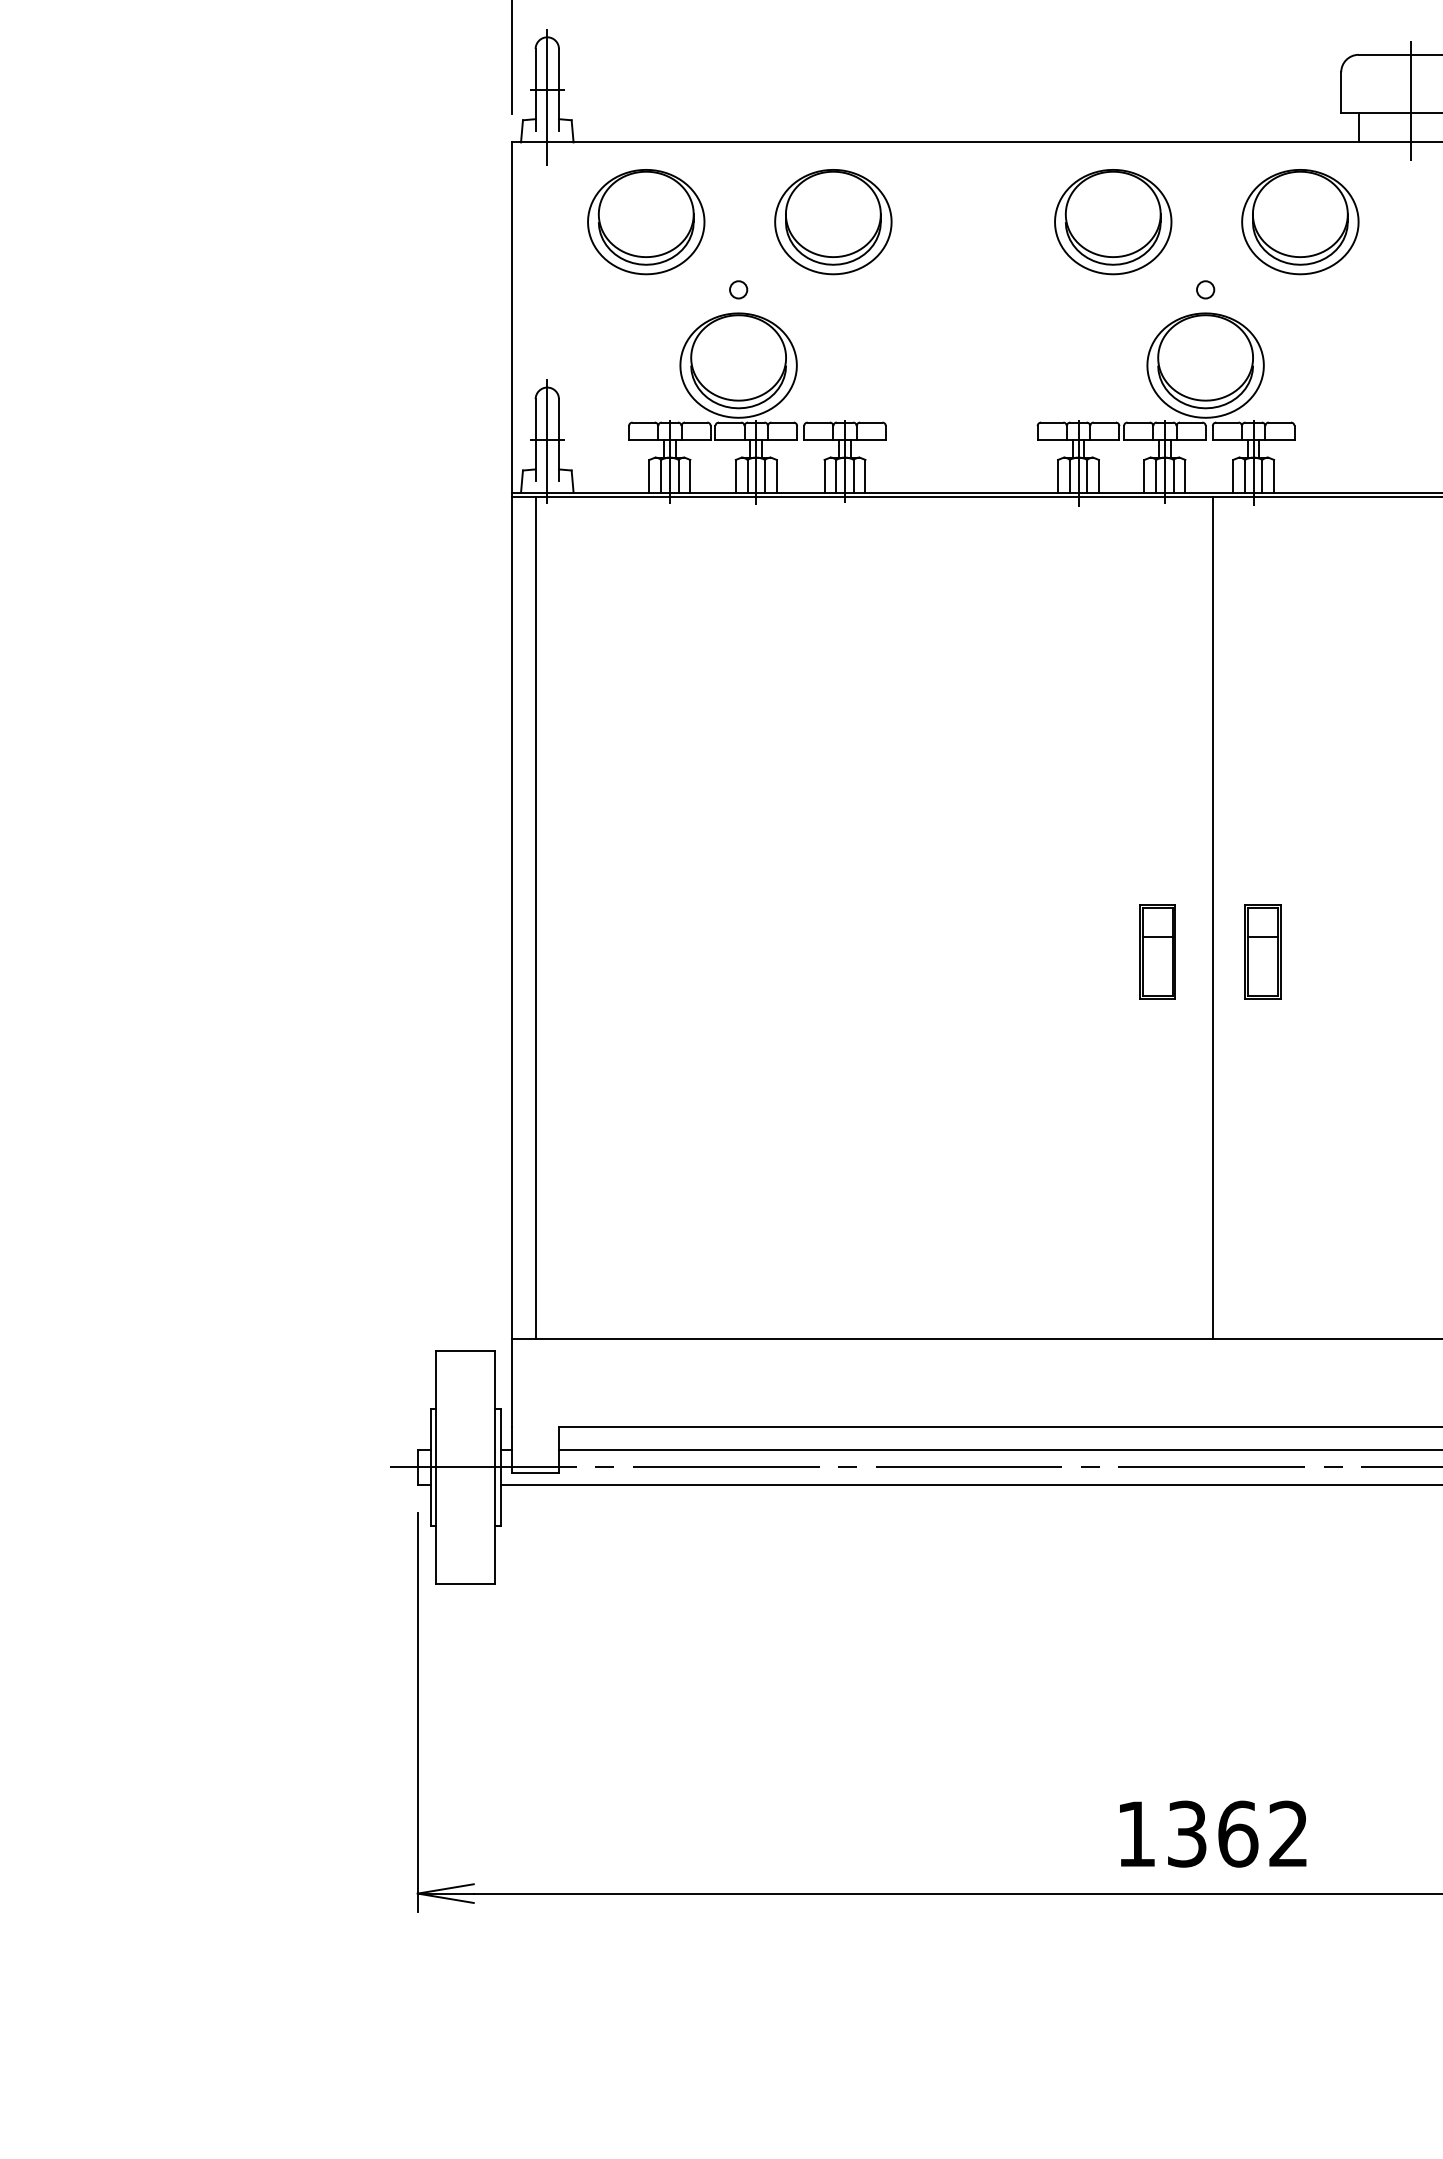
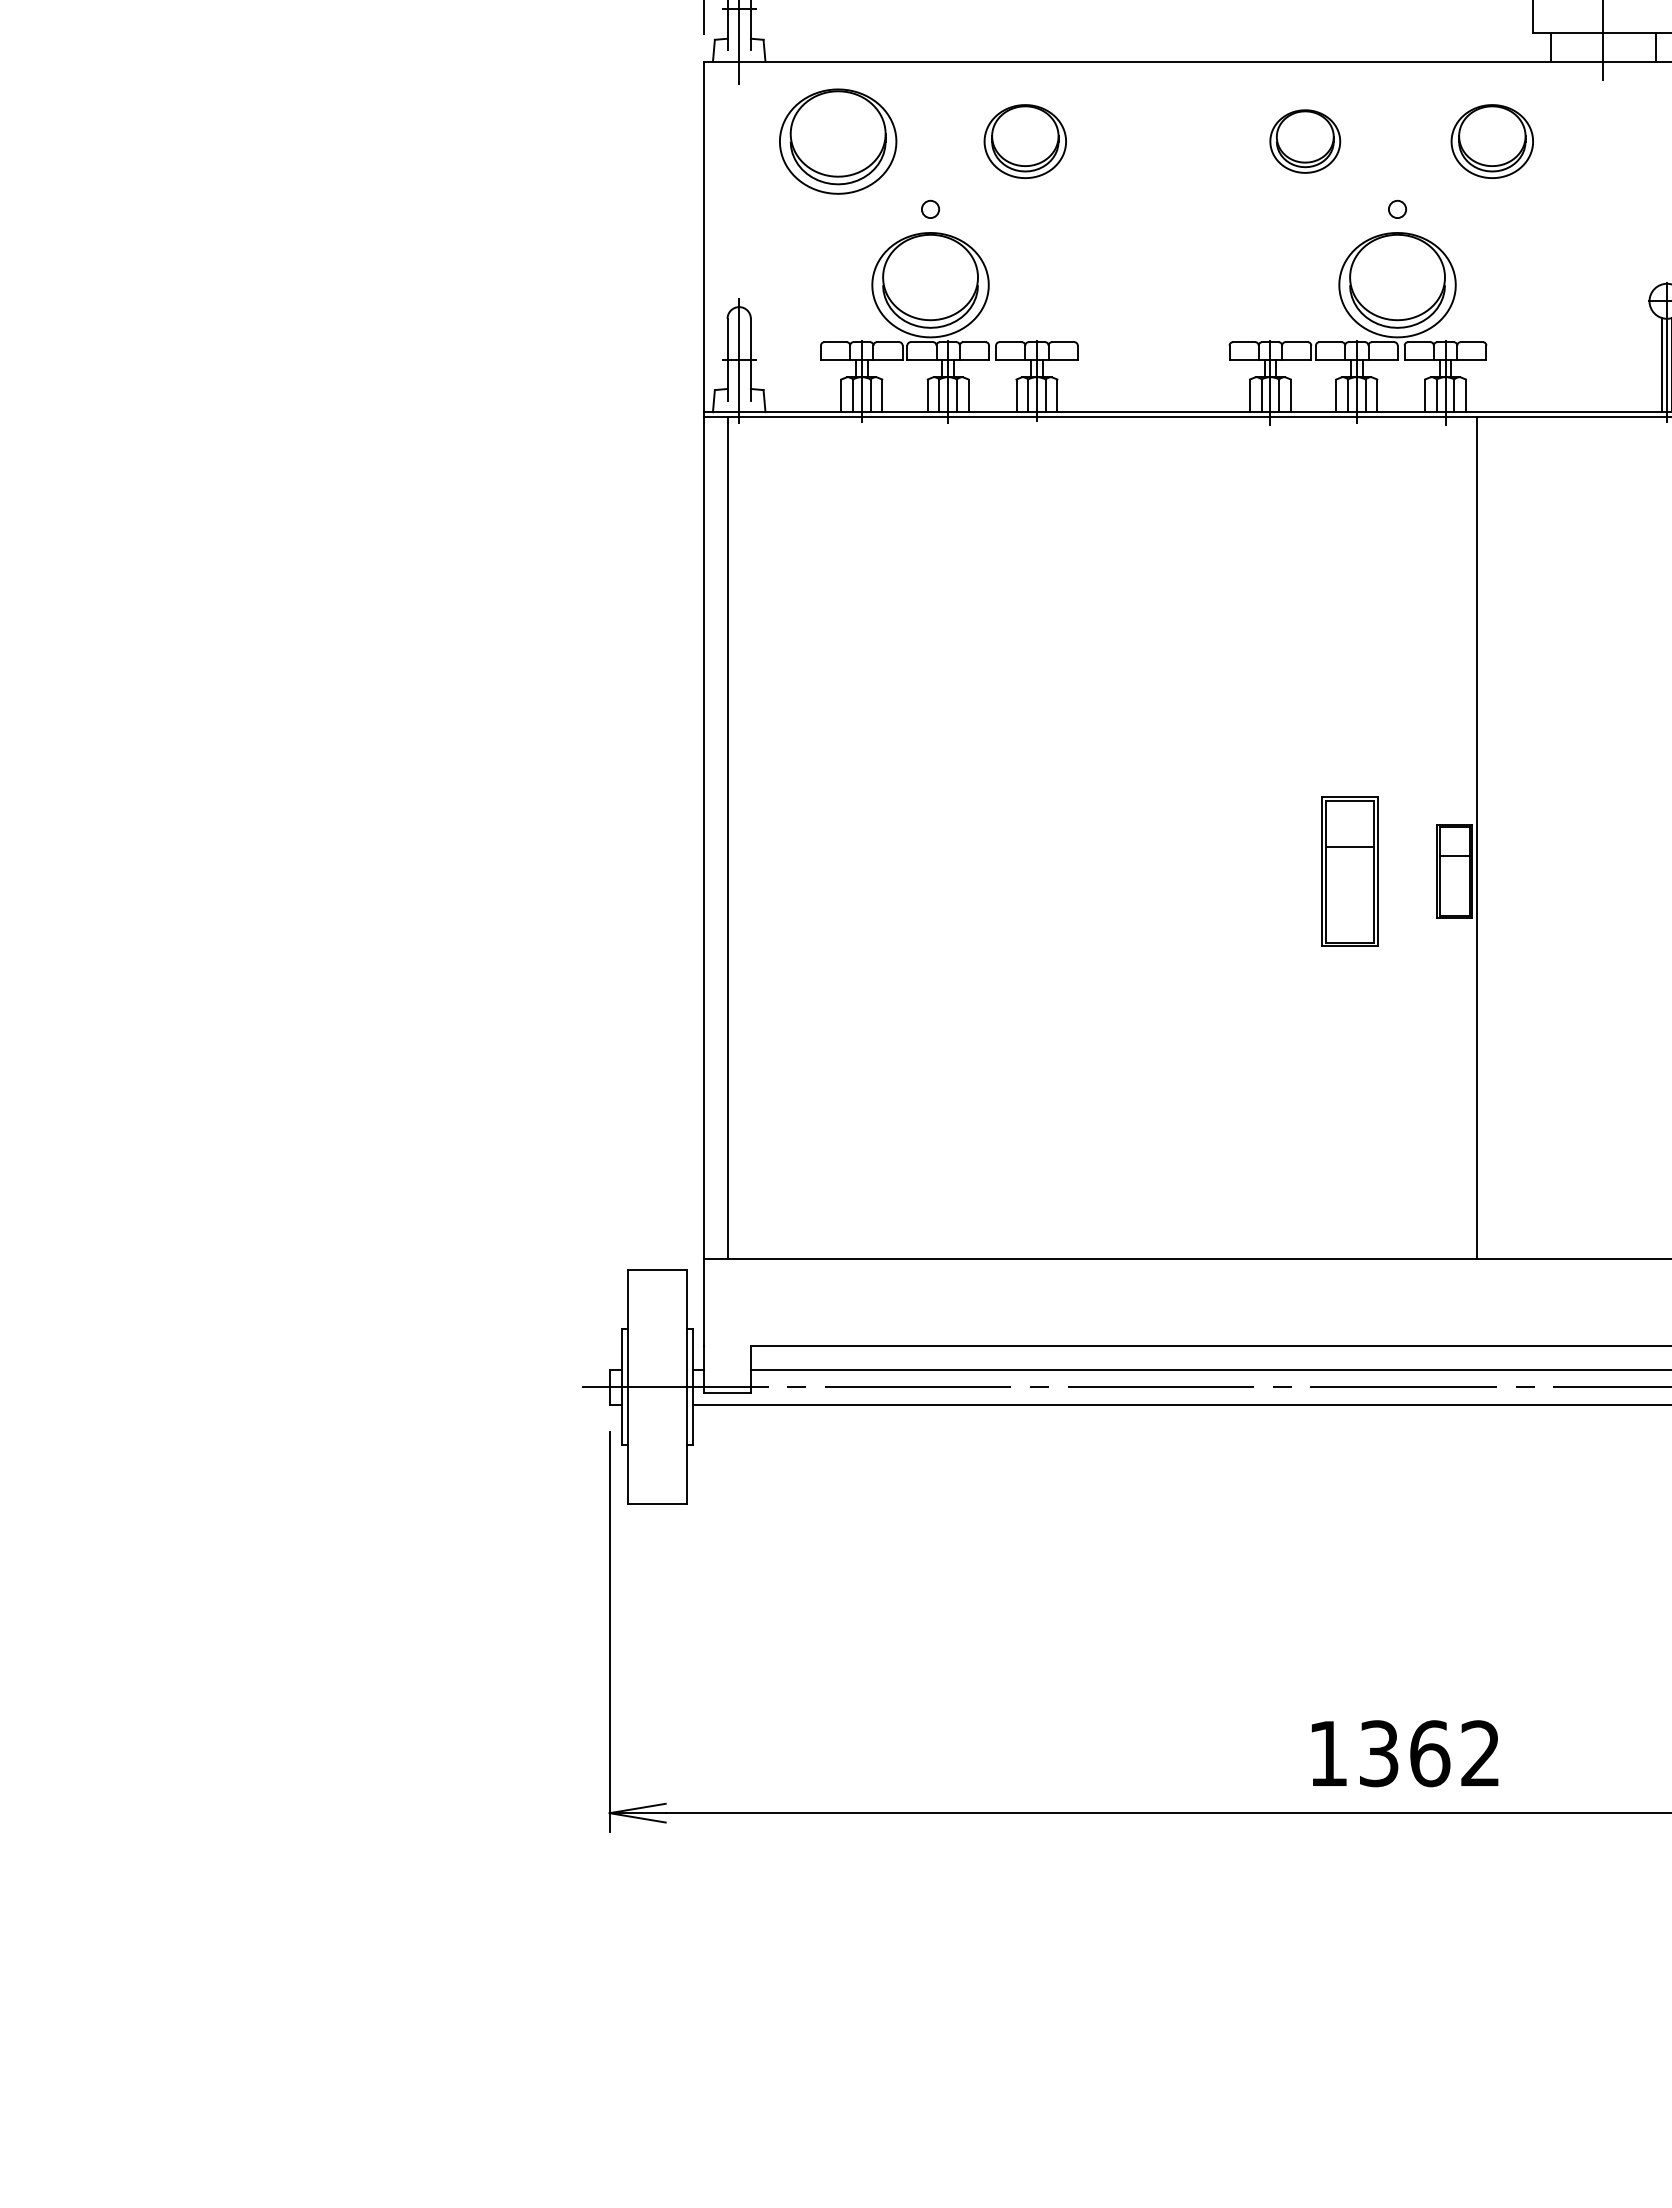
part: (833, 221) -> (1025, 141), size x0.7
part: (1113, 221) -> (1305, 141), size x0.6
part: (1300, 221) -> (1492, 141), size x0.7
line: (1212, 917) -> (1476, 837), moved
part: (1157, 951) -> (1349, 871), size x1.6

